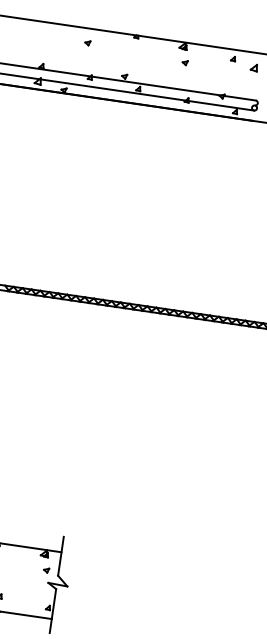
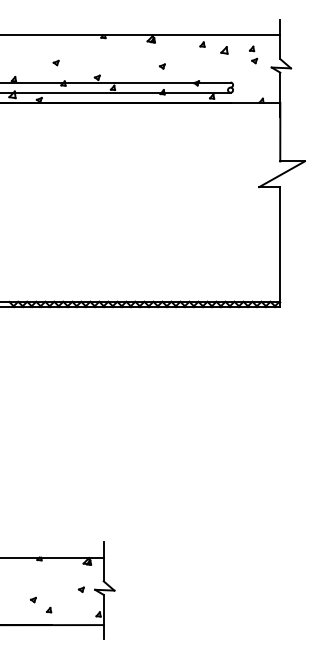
part: (87, 42) -> (55, 62), moved
part: (184, 62) -> (161, 66), moved
part: (45, 570) -> (80, 589), moved

